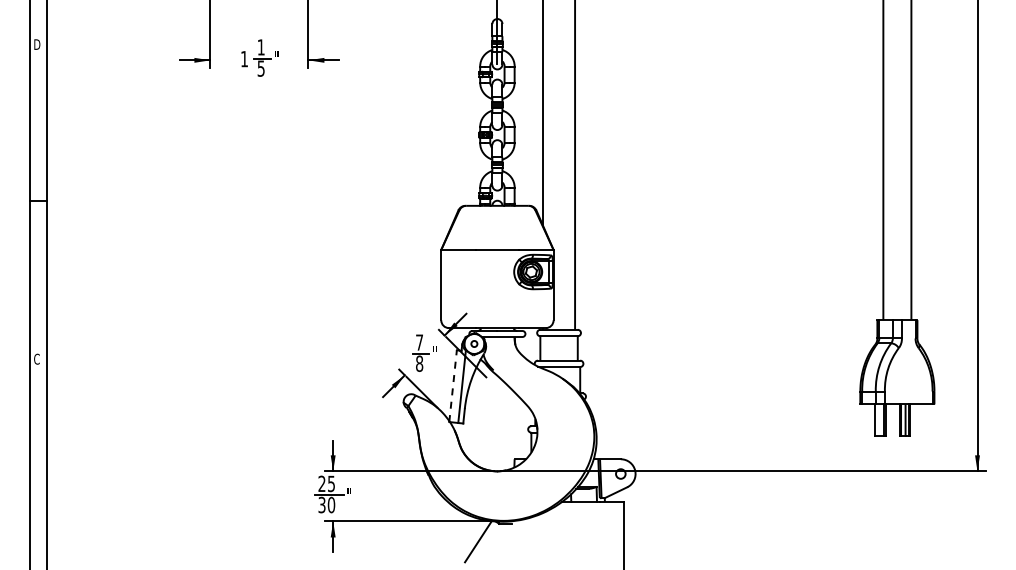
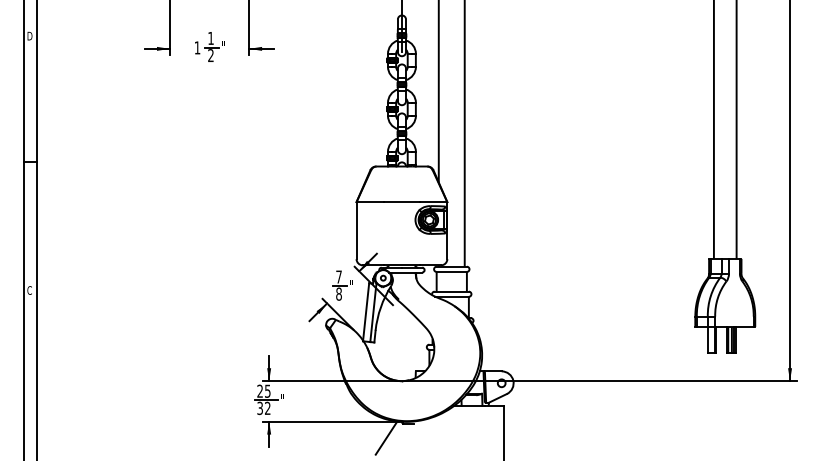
text: (260, 68) -> (210, 55), 5 -> 2
line: (453, 385) -> (366, 311), dashed -> solid
text: (331, 504) -> (267, 407), 30 -> 32

